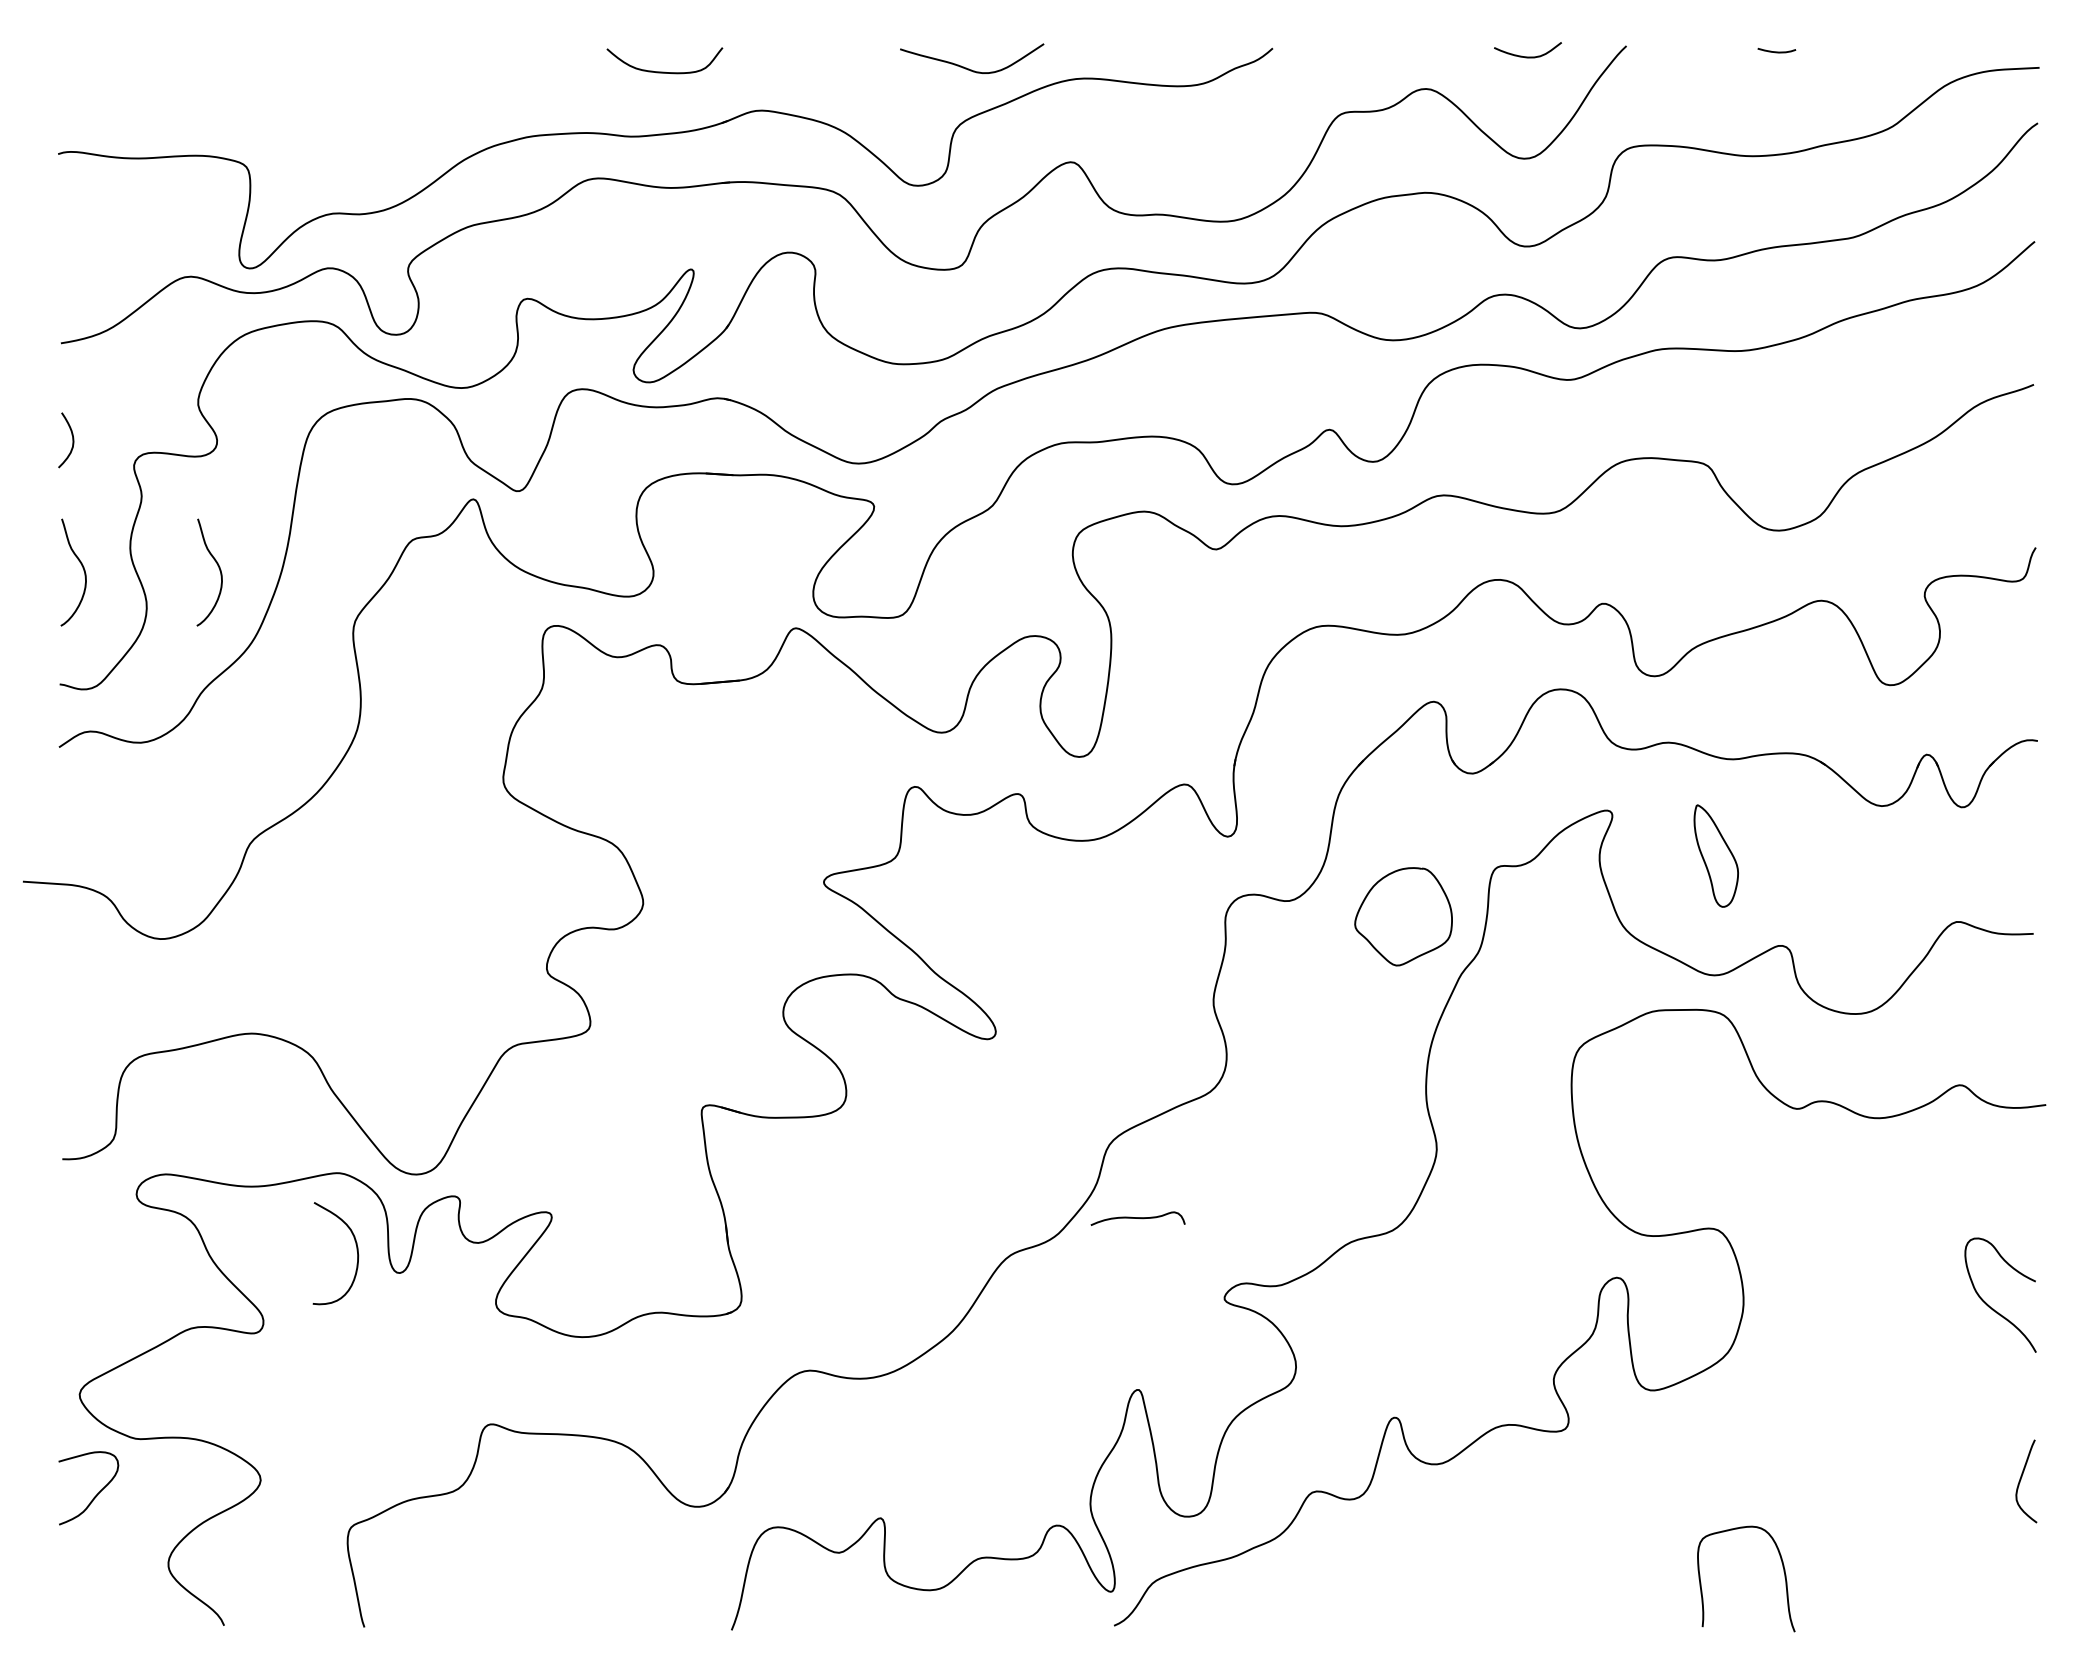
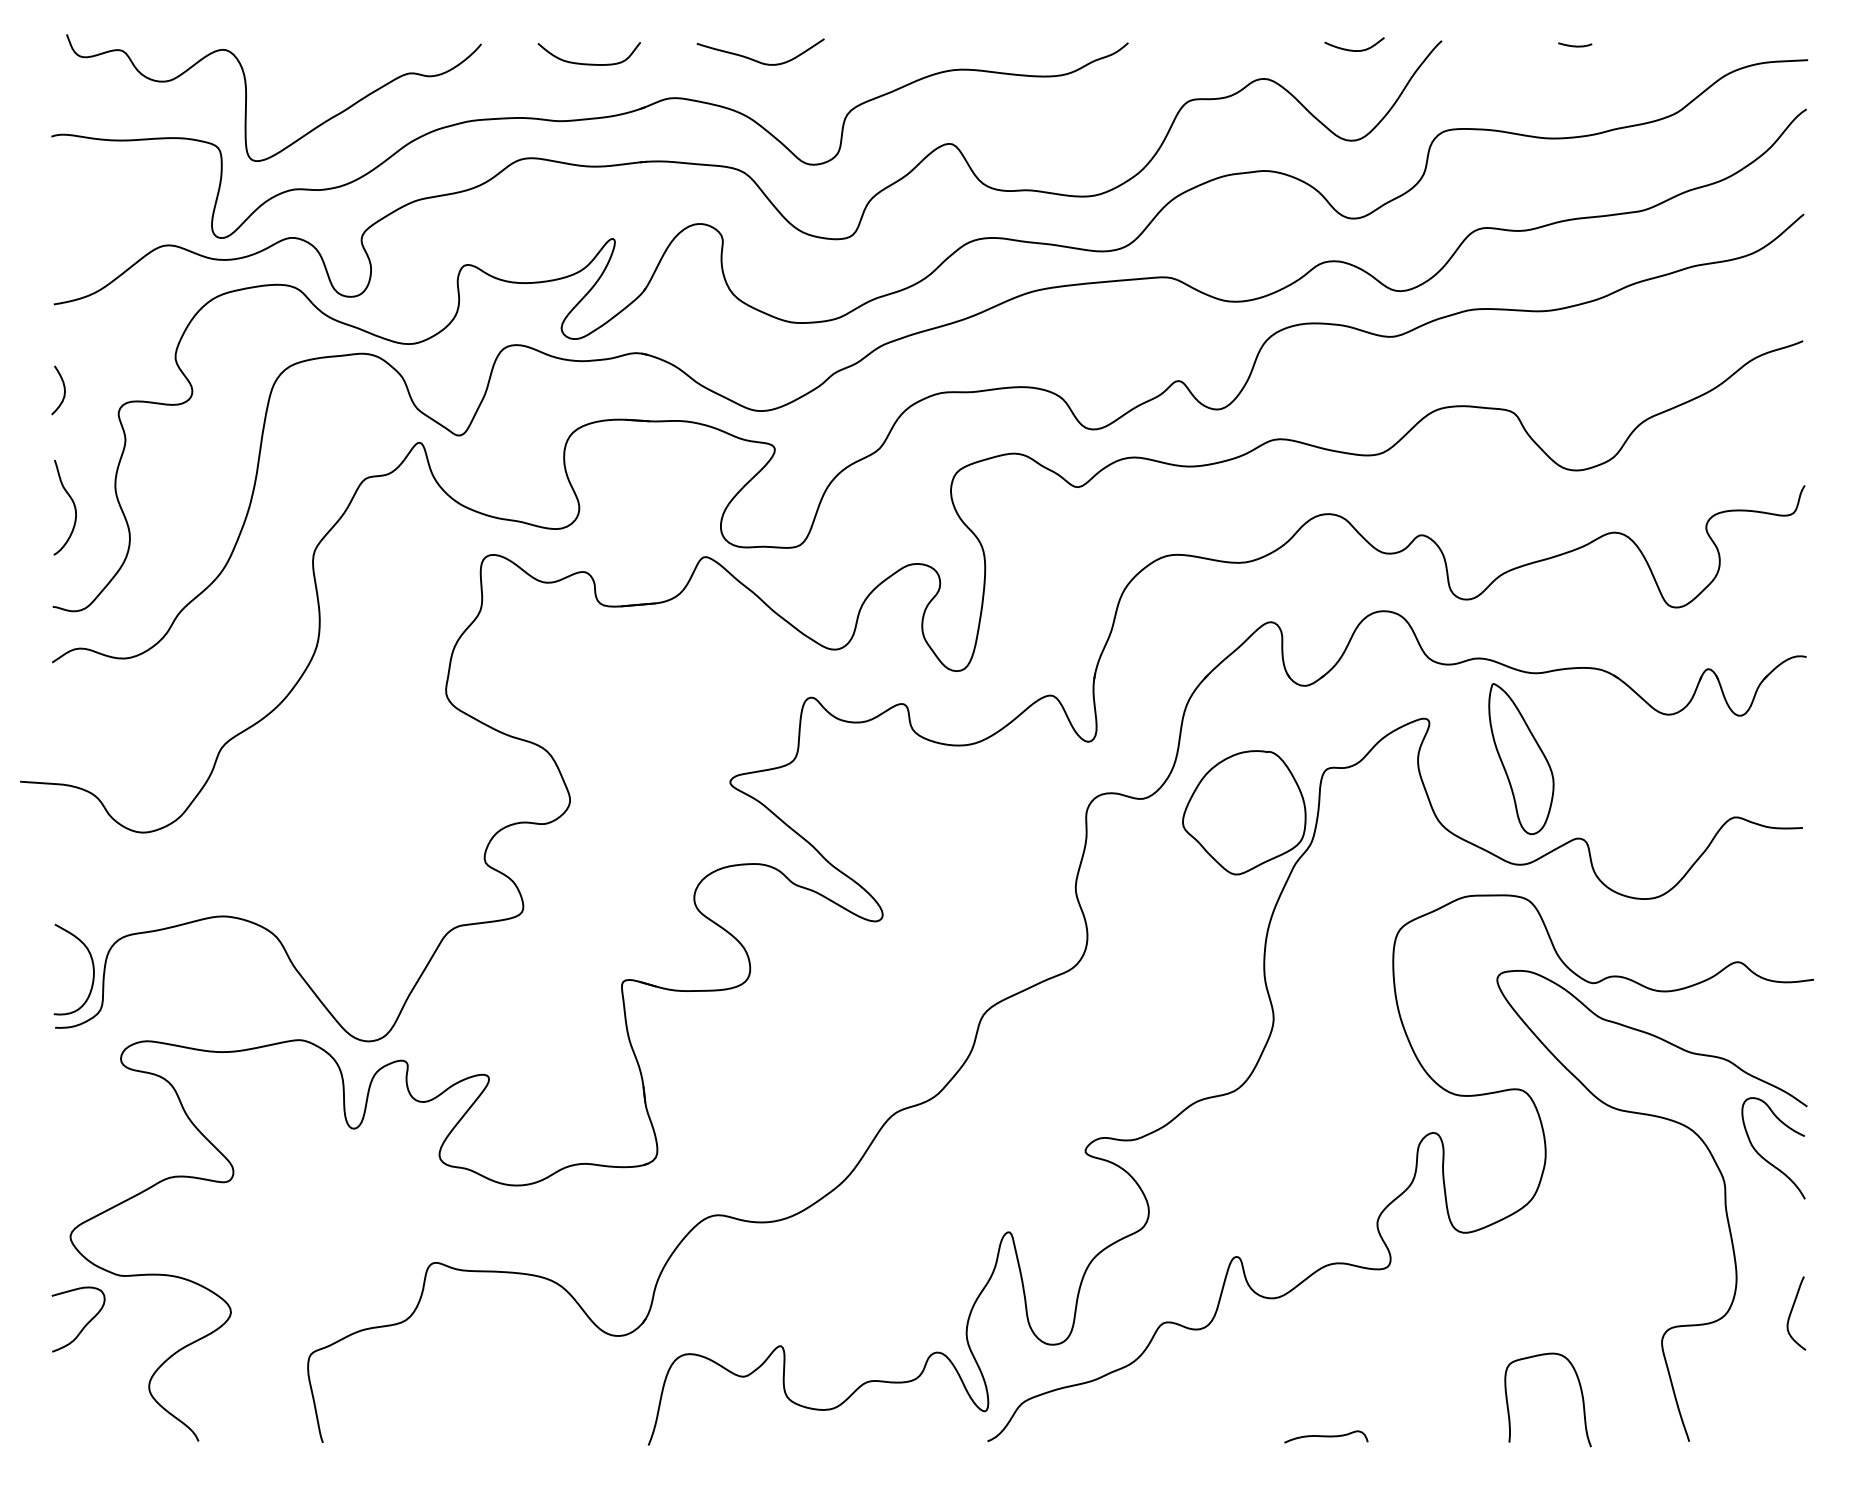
curve: (969, 68) -> (758, 60), moved
curve: (278, 110) -> (246, 97), added
curve: (218, 568) -> (193, 504), removed
part: (1716, 855) -> (1521, 758), size x1.67
part: (1403, 916) -> (1244, 812), size x1.43
curve: (1137, 1218) -> (1325, 1436), moved
curve: (356, 1250) -> (92, 966), moved
curve: (1945, 1360) -> (1724, 1206), added

